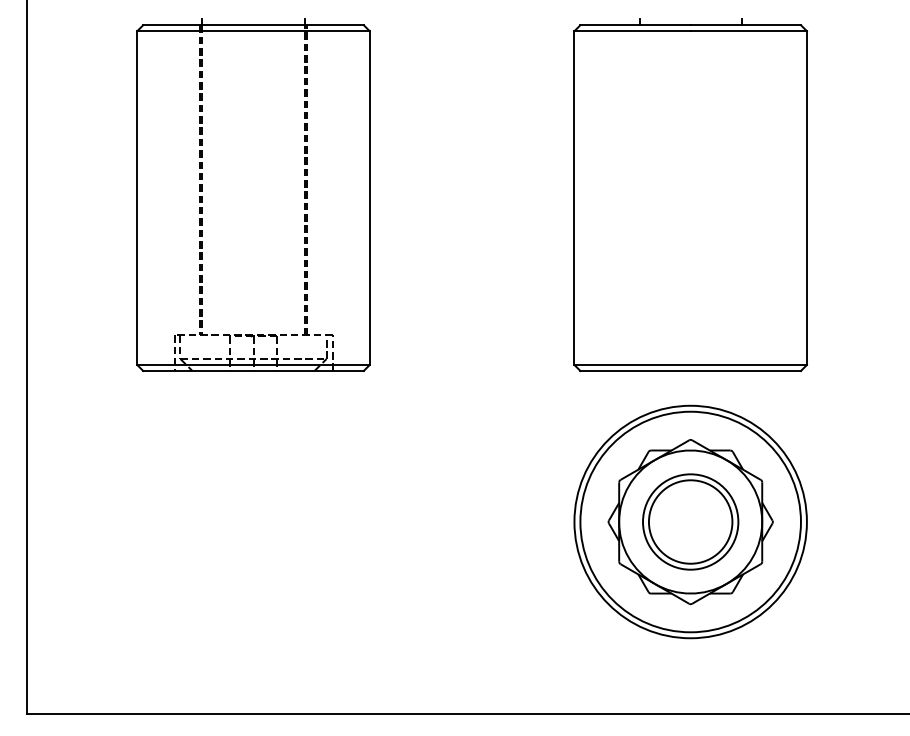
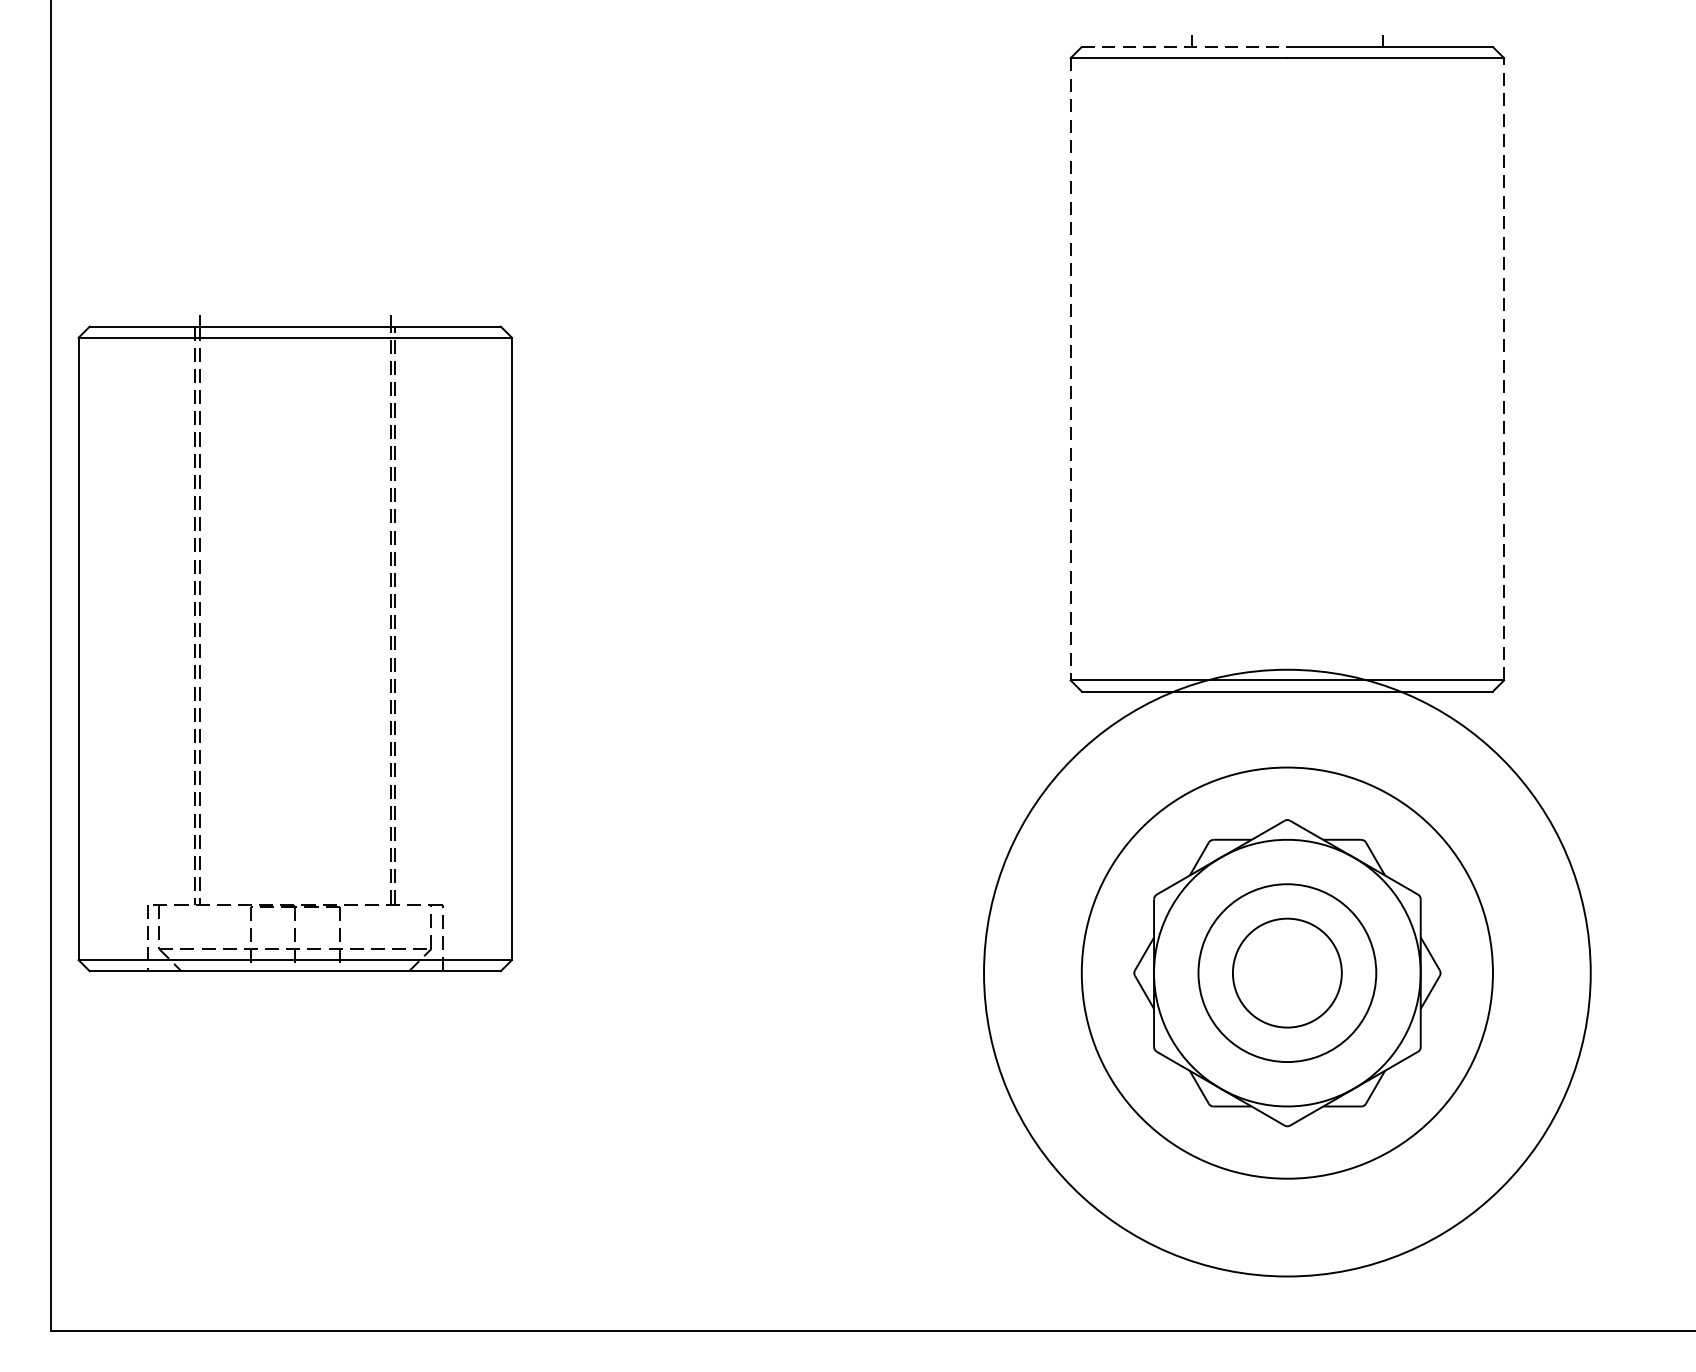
line: (636, 25) -> (1186, 47), solid -> dashed
part: (253, 194) -> (295, 642), moved
line: (574, 198) -> (1070, 370), solid -> dashed
line: (806, 198) -> (1503, 370), solid -> dashed
circle: (690, 521) -> (1287, 972), size x0.7
circle: (690, 521) -> (1287, 972), size x1.4

